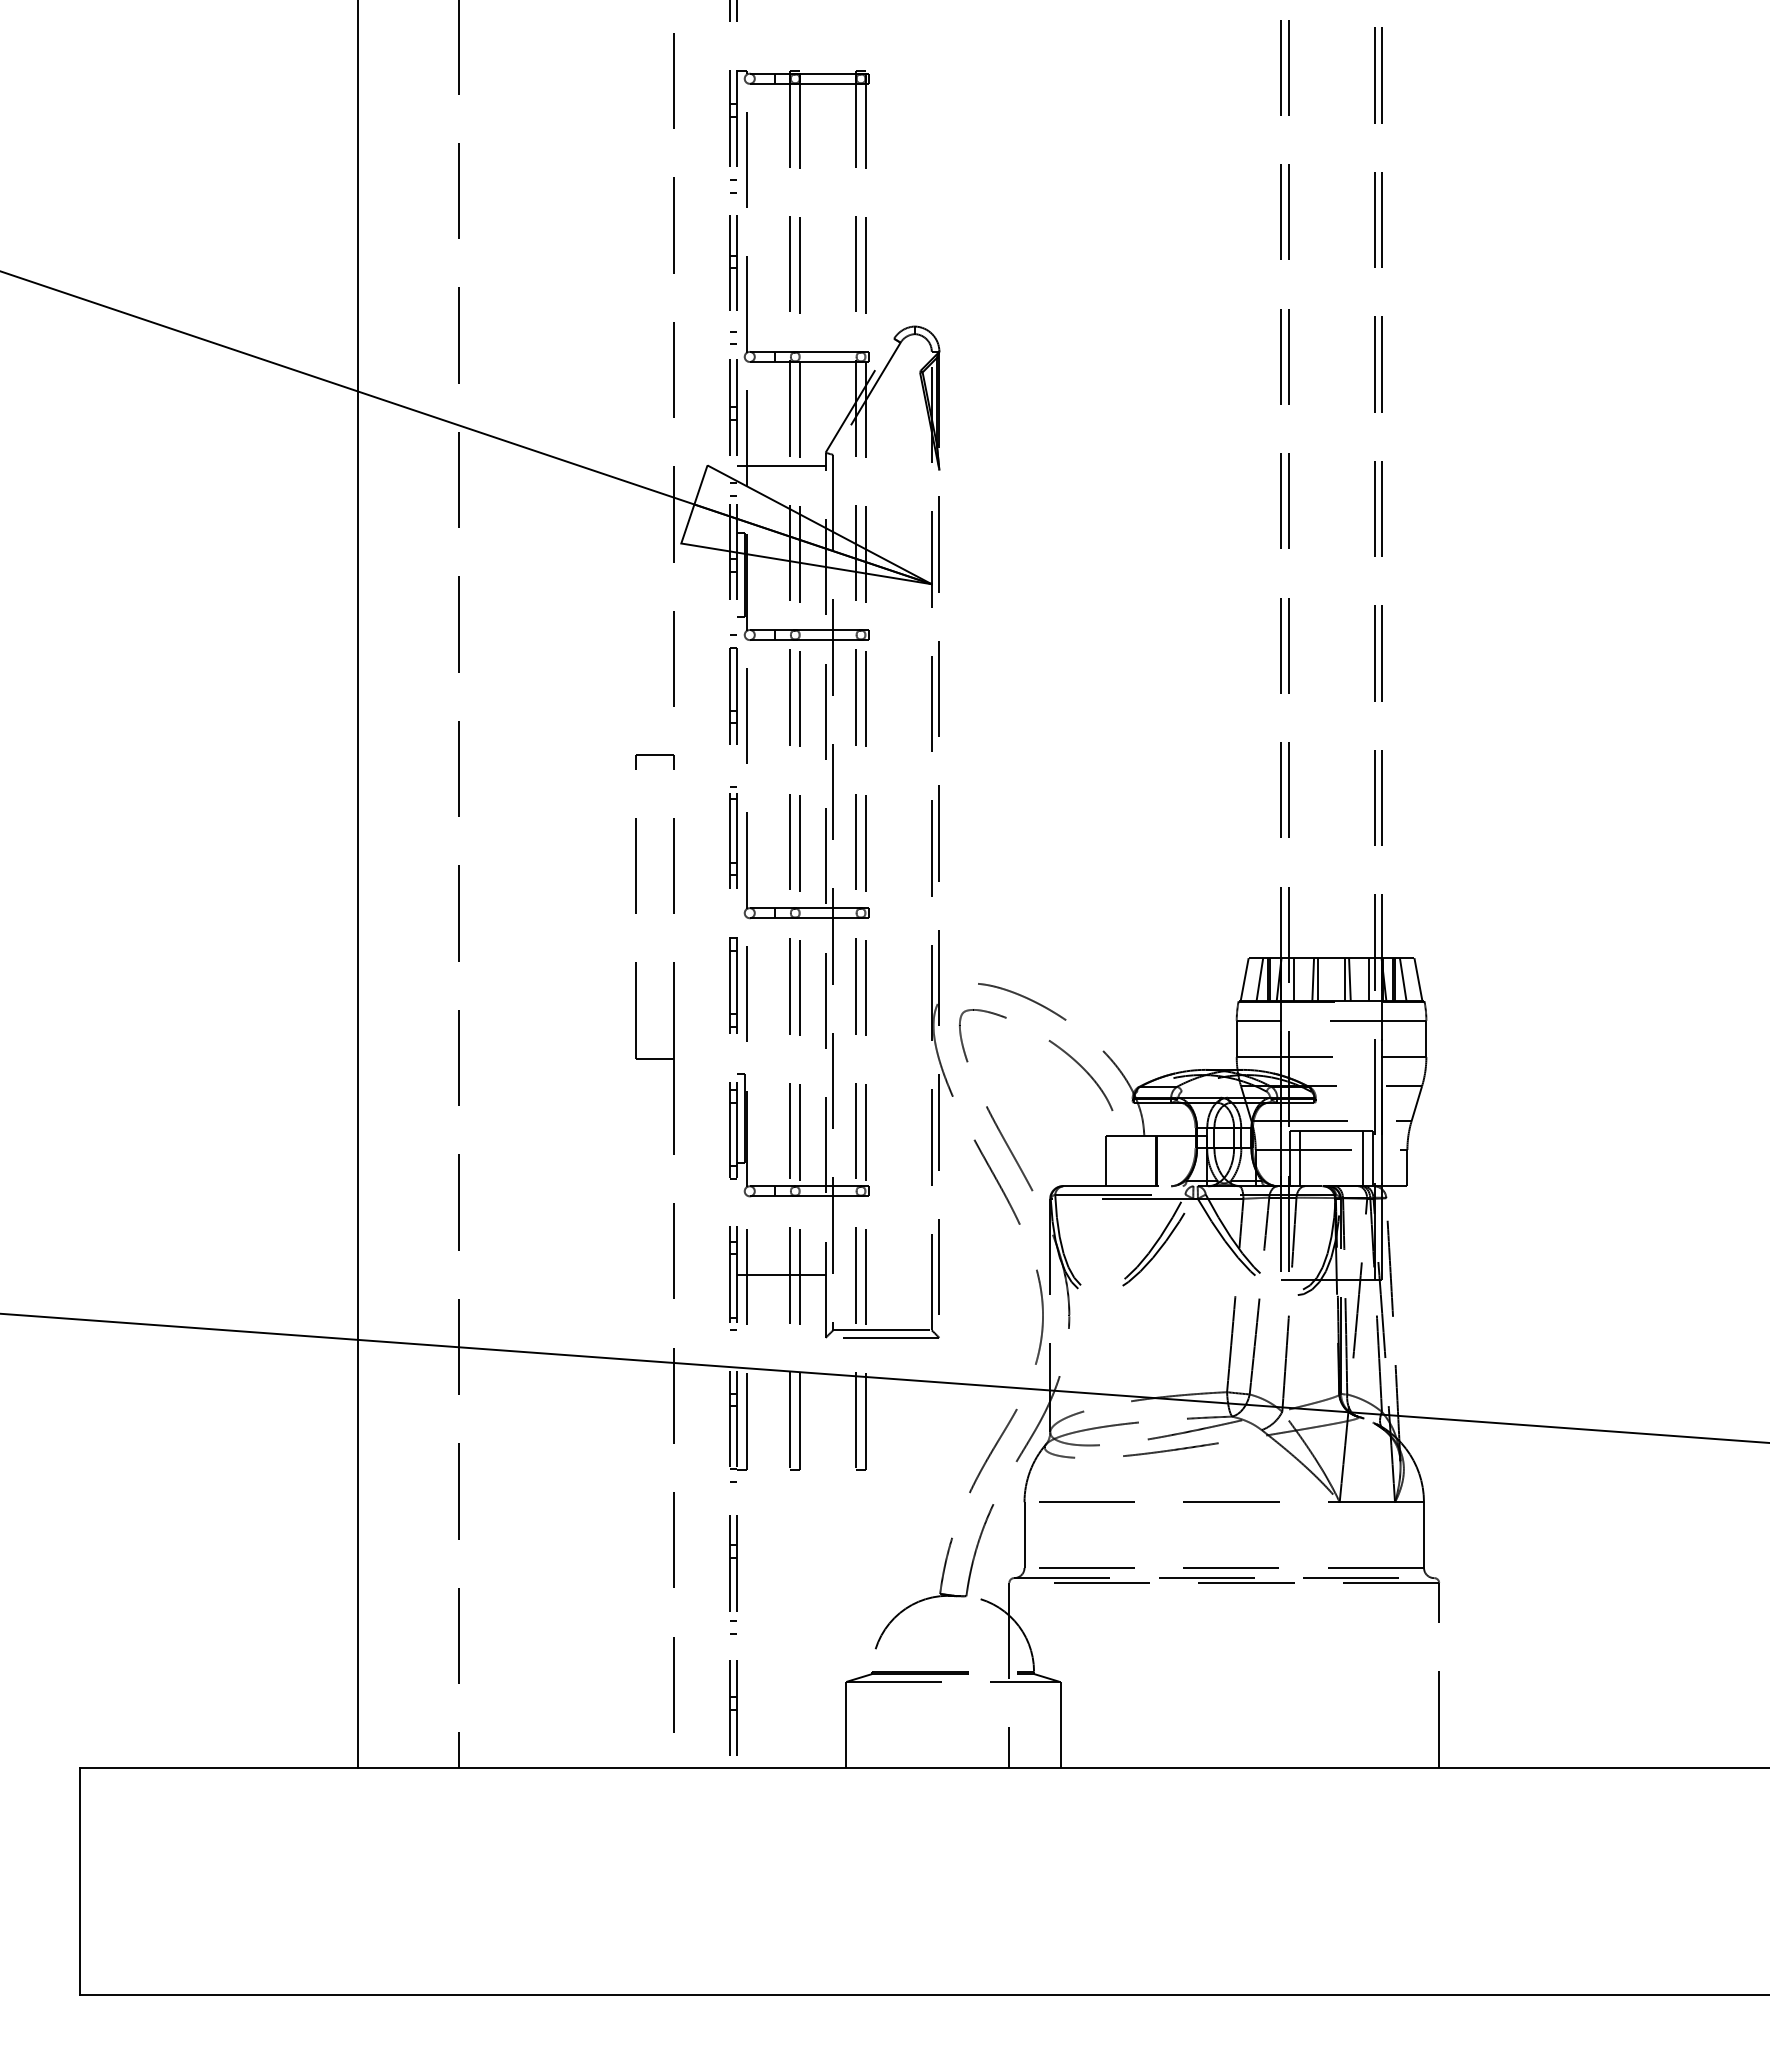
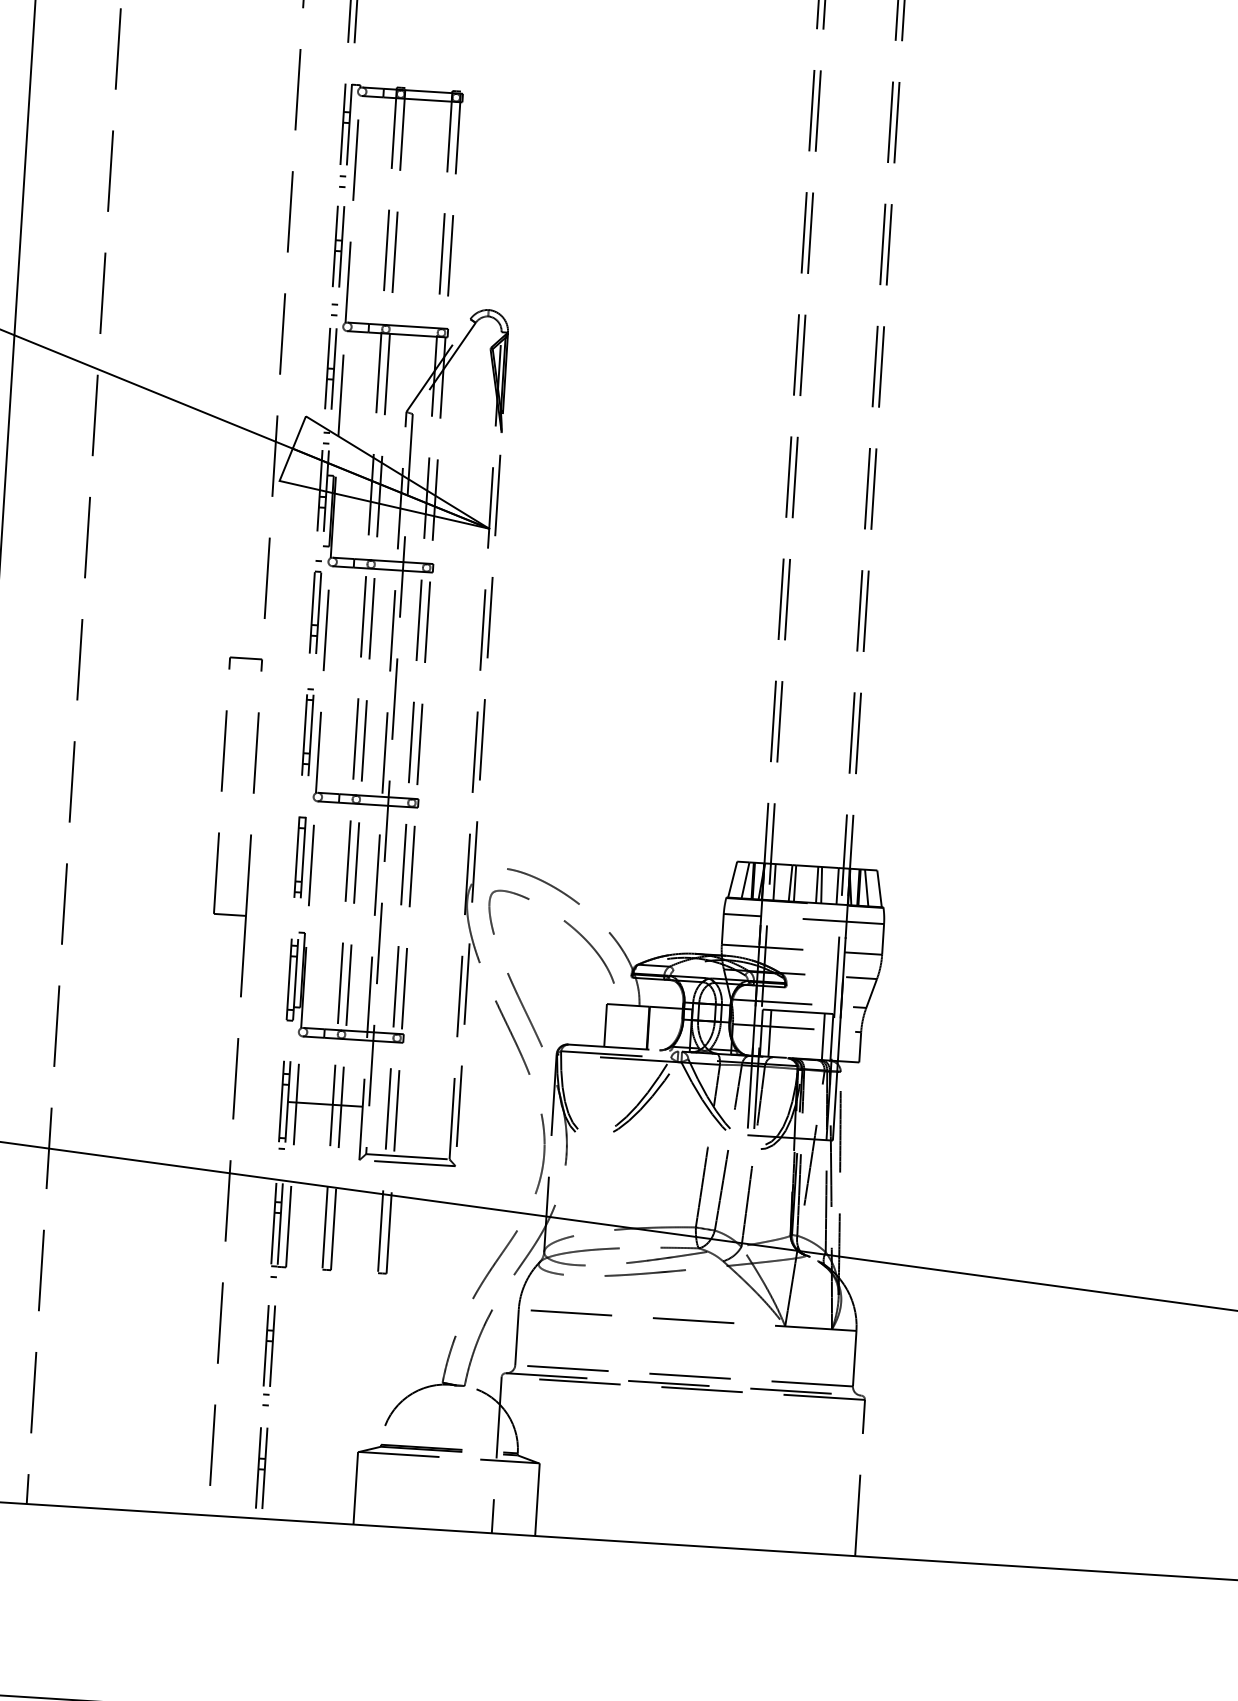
line: (781, 465) -> (368, 420), removed

